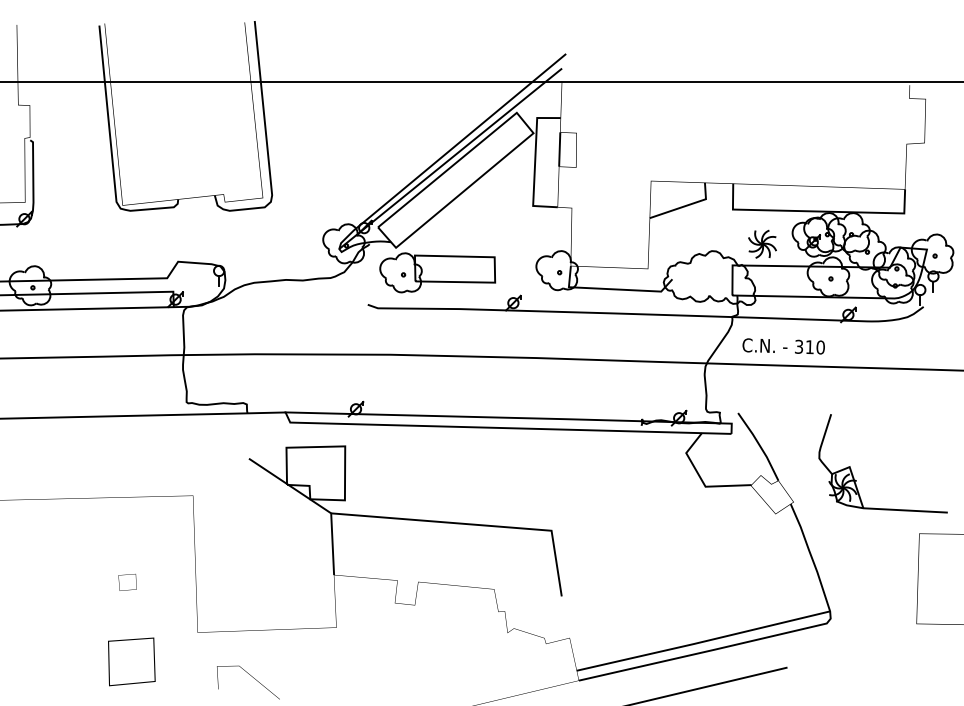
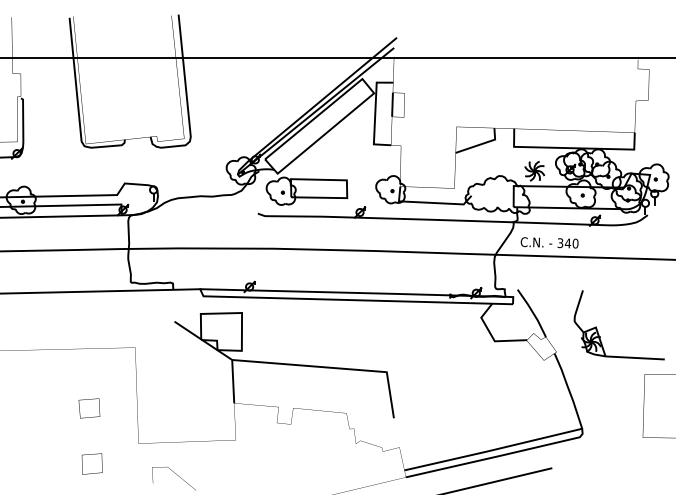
text: (809, 347) -> (567, 243), 310 -> 340
part: (127, 582) -> (89, 408), size x1.67
part: (131, 661) -> (92, 463), size x0.62

